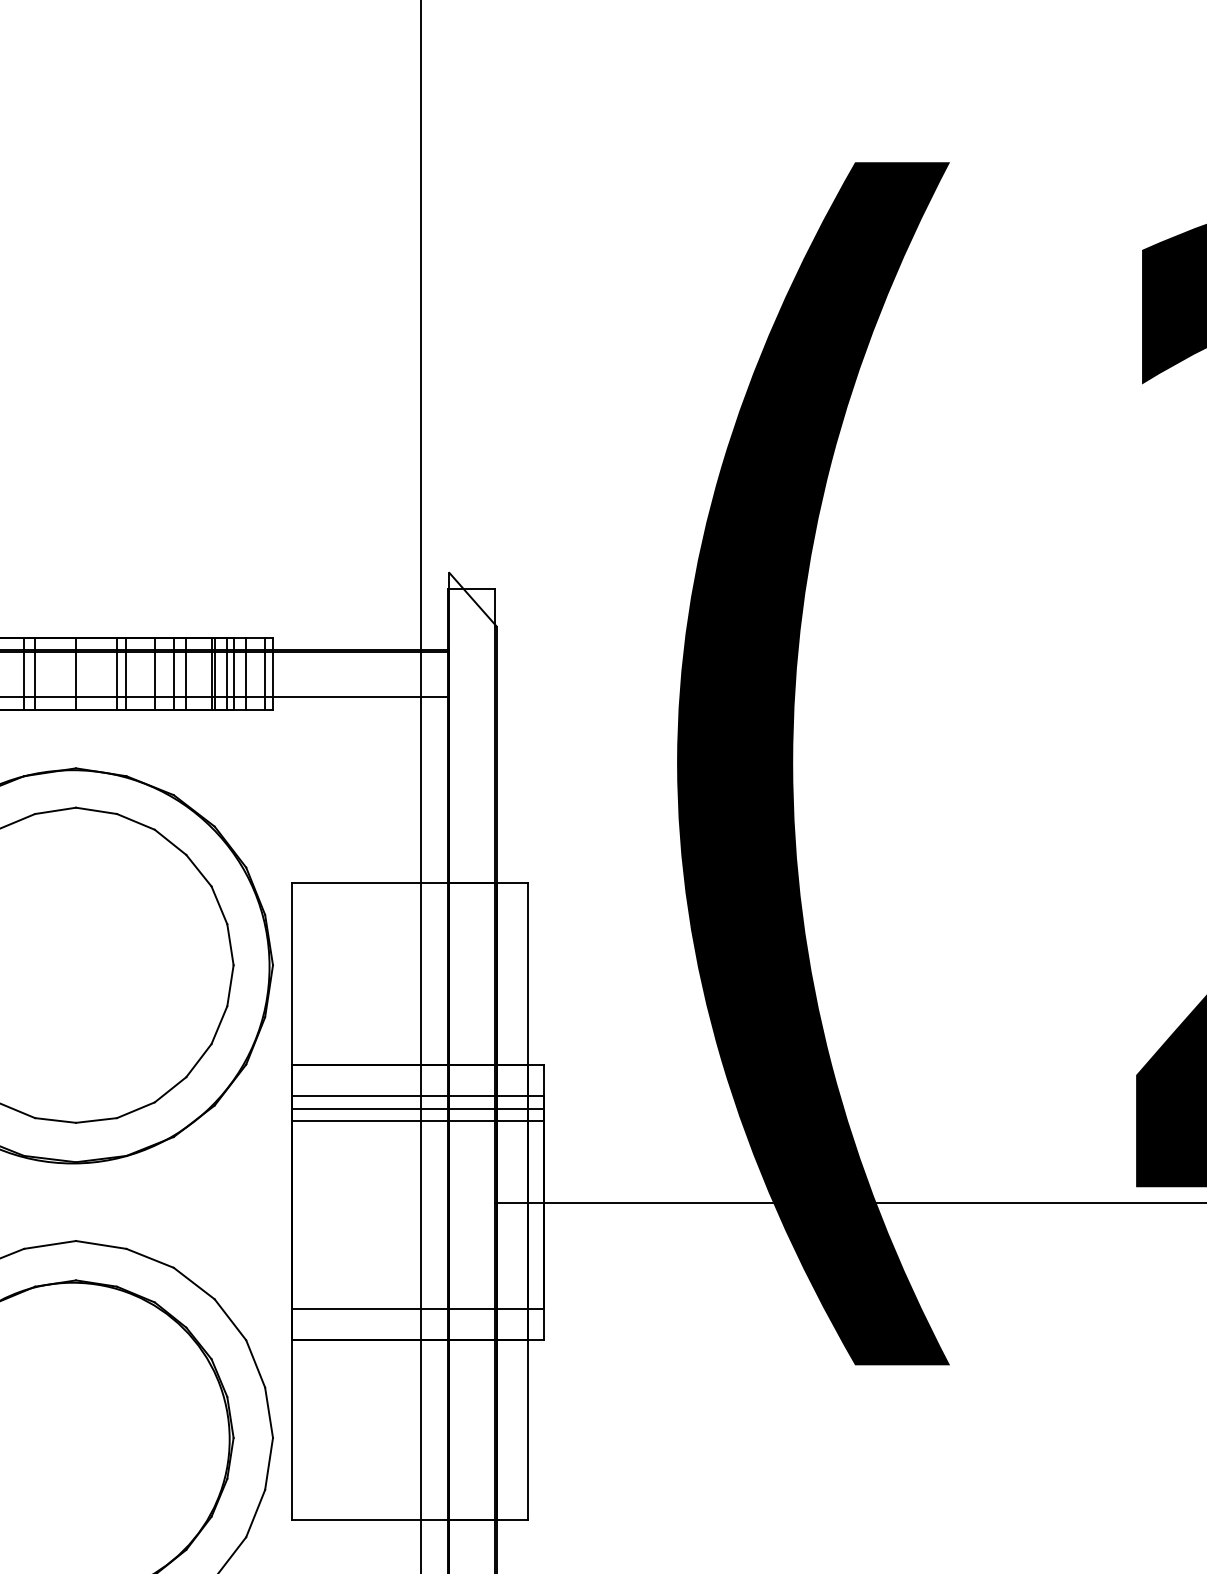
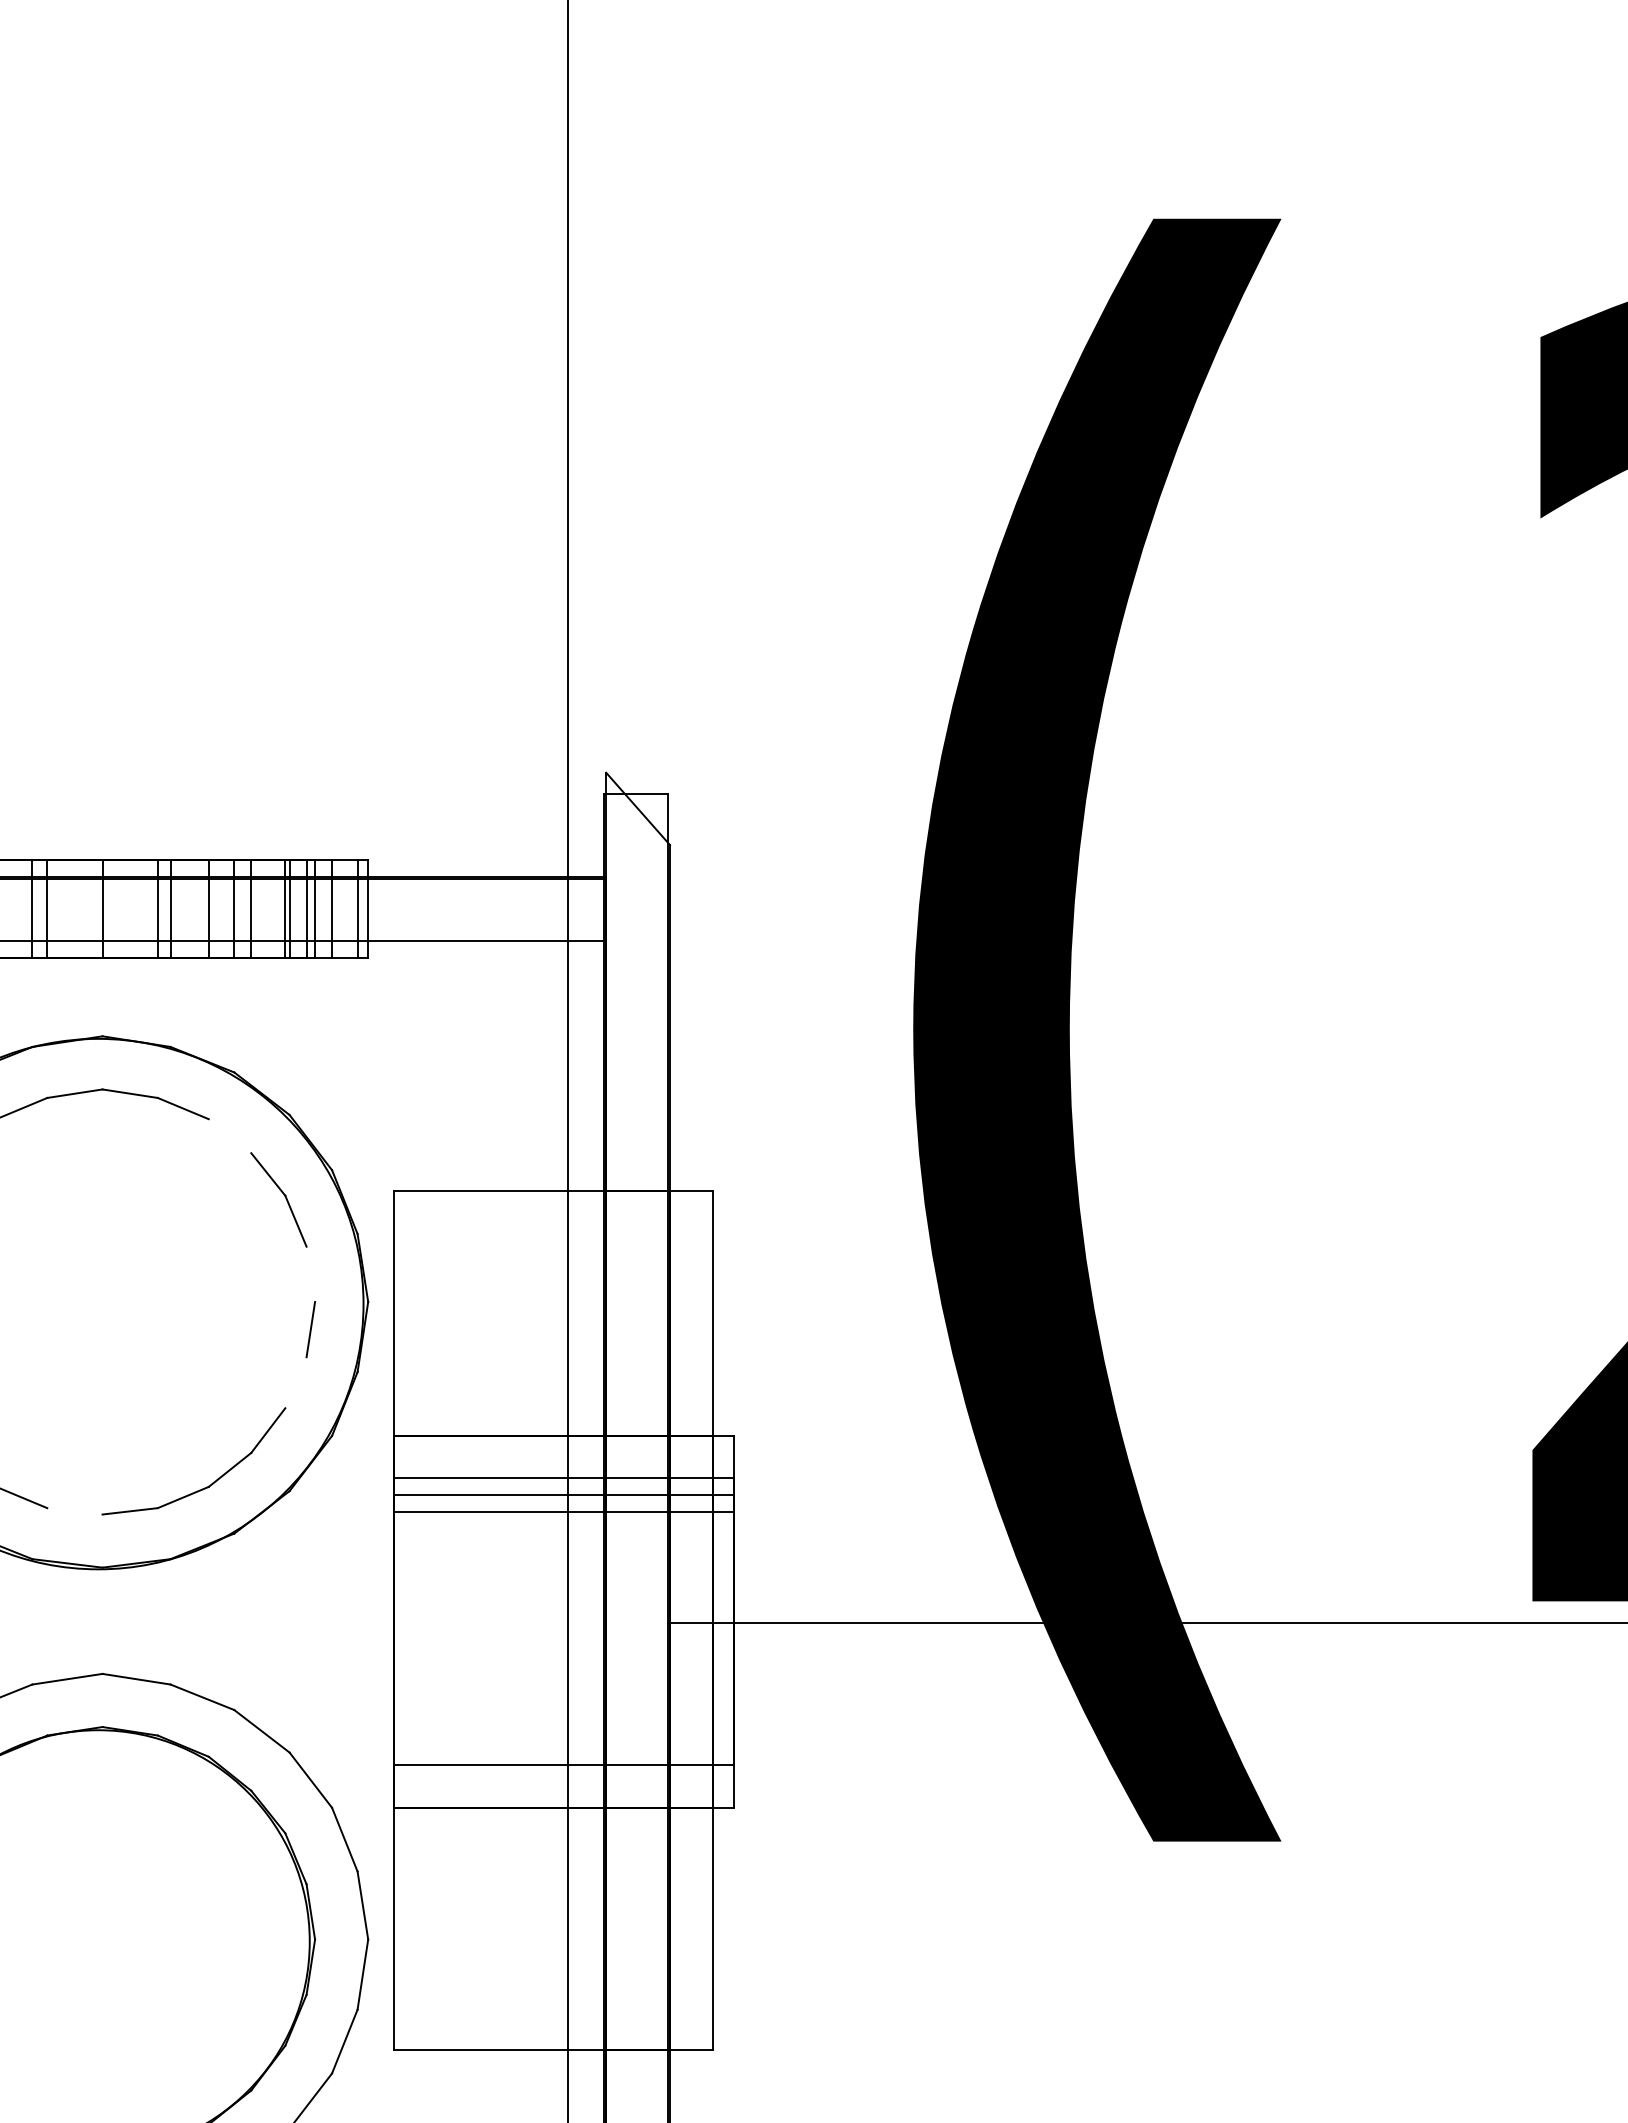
line: (170, 841) -> (229, 1135), removed
line: (230, 944) -> (310, 1273), removed
line: (219, 1025) -> (296, 1383), removed
line: (55, 1120) -> (74, 1511), removed

